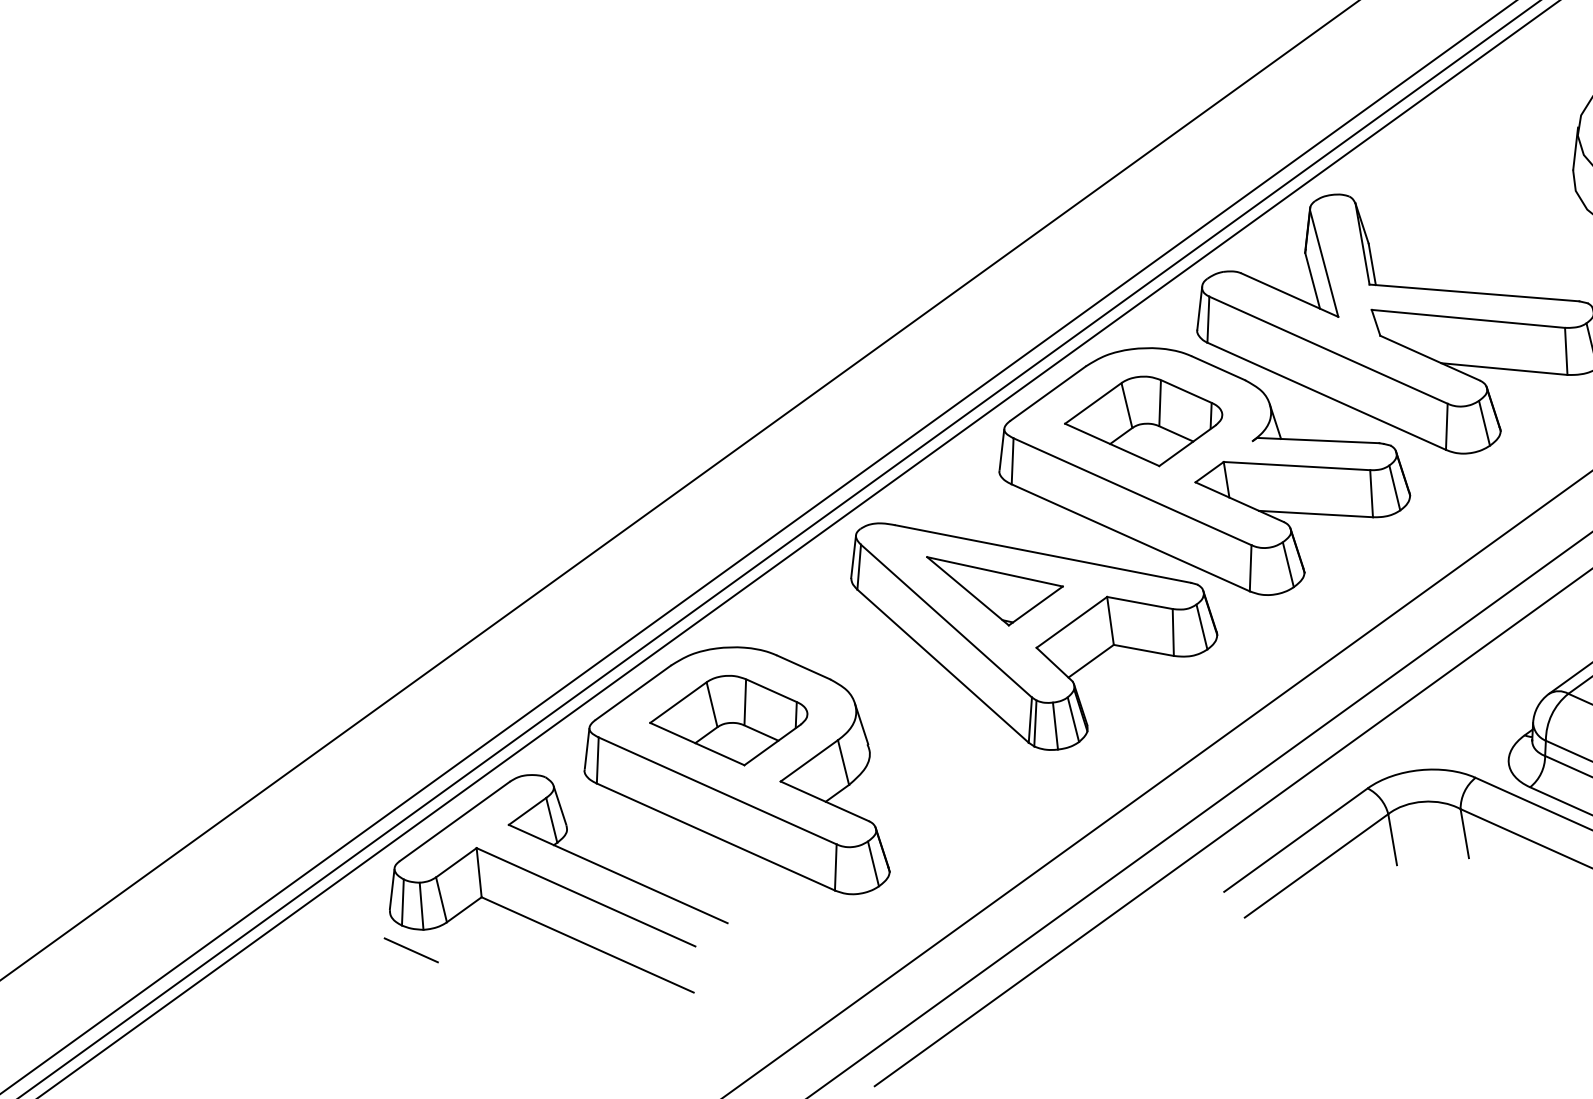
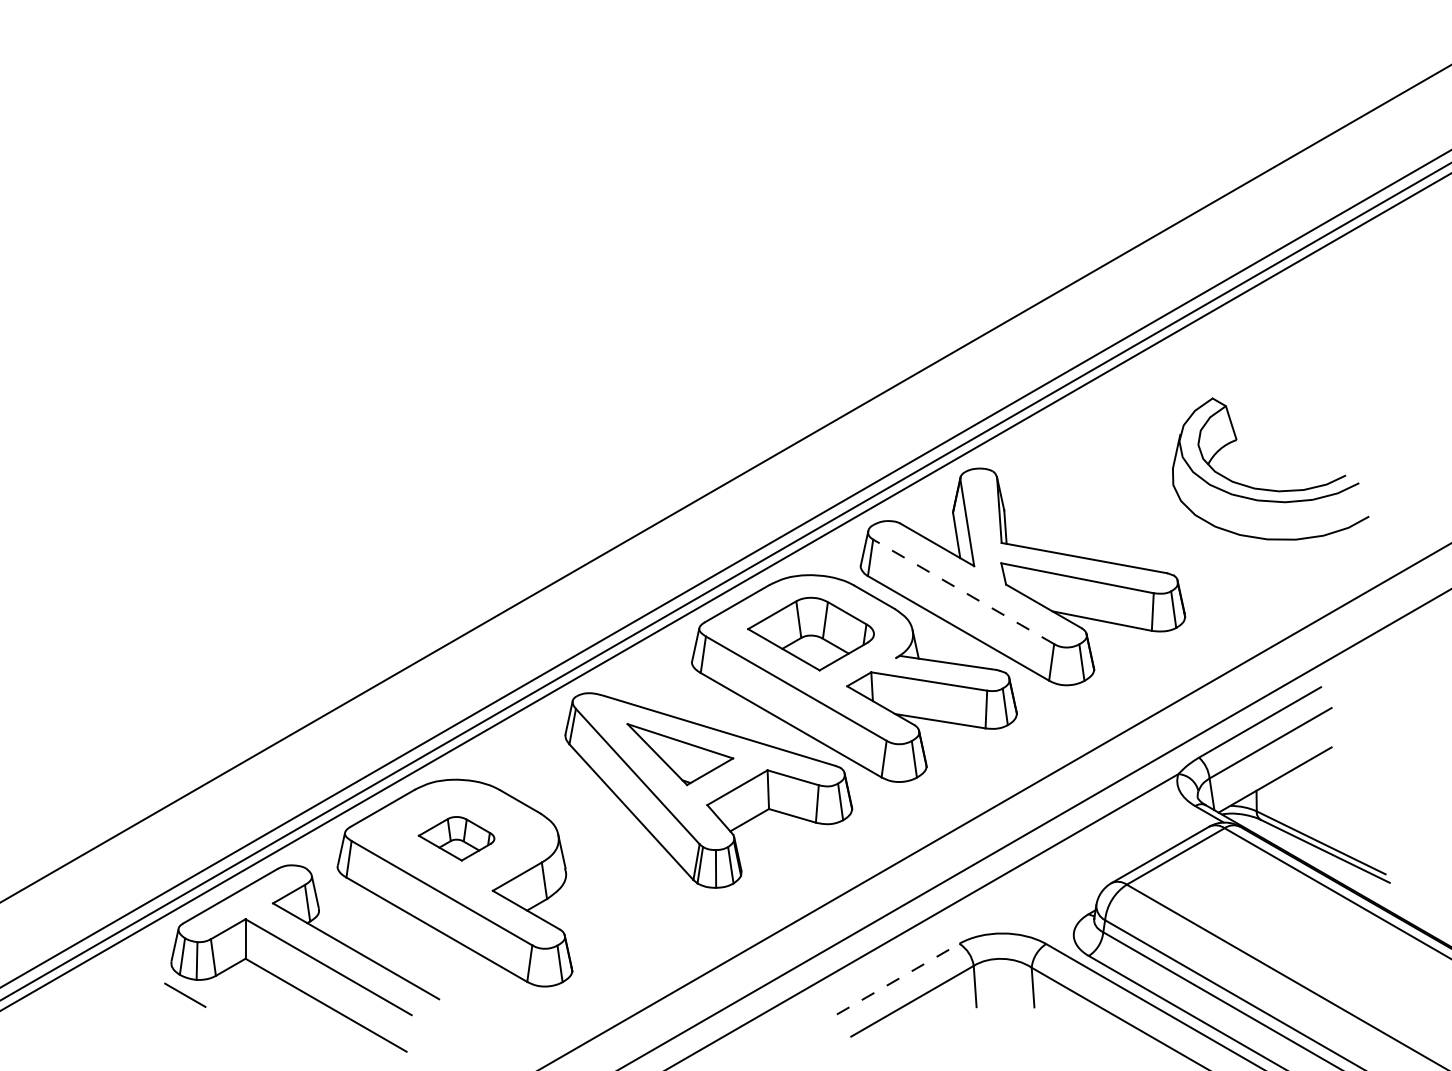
line: (1328, 349) -> (963, 591), solid -> dashed
part: (728, 721) -> (456, 838), size x0.6
line: (1296, 840) -> (898, 979), solid -> dashed

